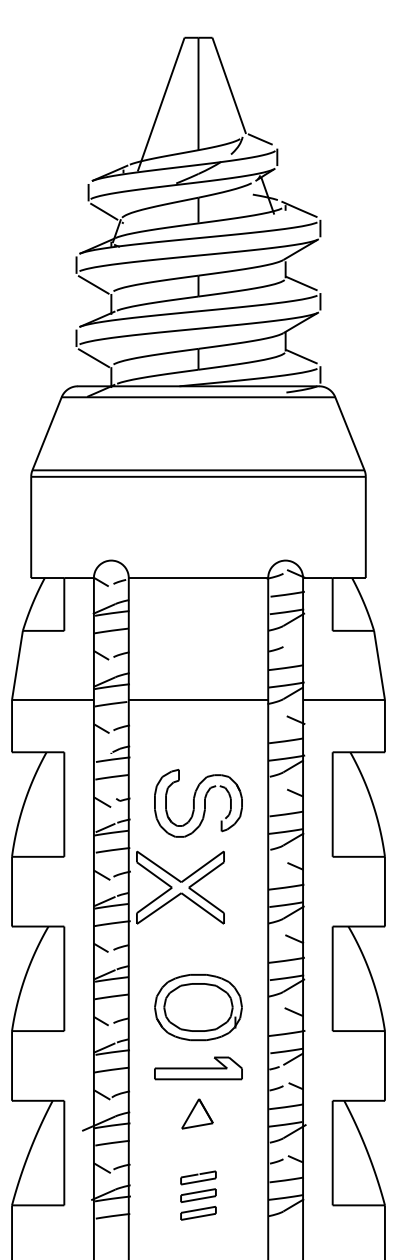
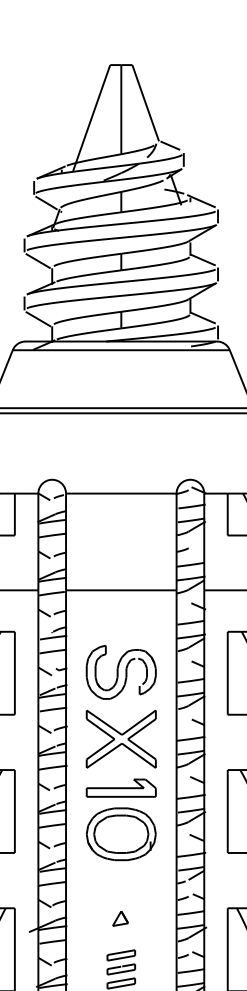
part: (180, 887) -> (121, 739), moved
part: (198, 1068) -> (121, 788), moved
part: (197, 1113) -> (120, 918), size x0.62
part: (198, 1159) -> (121, 954), added

